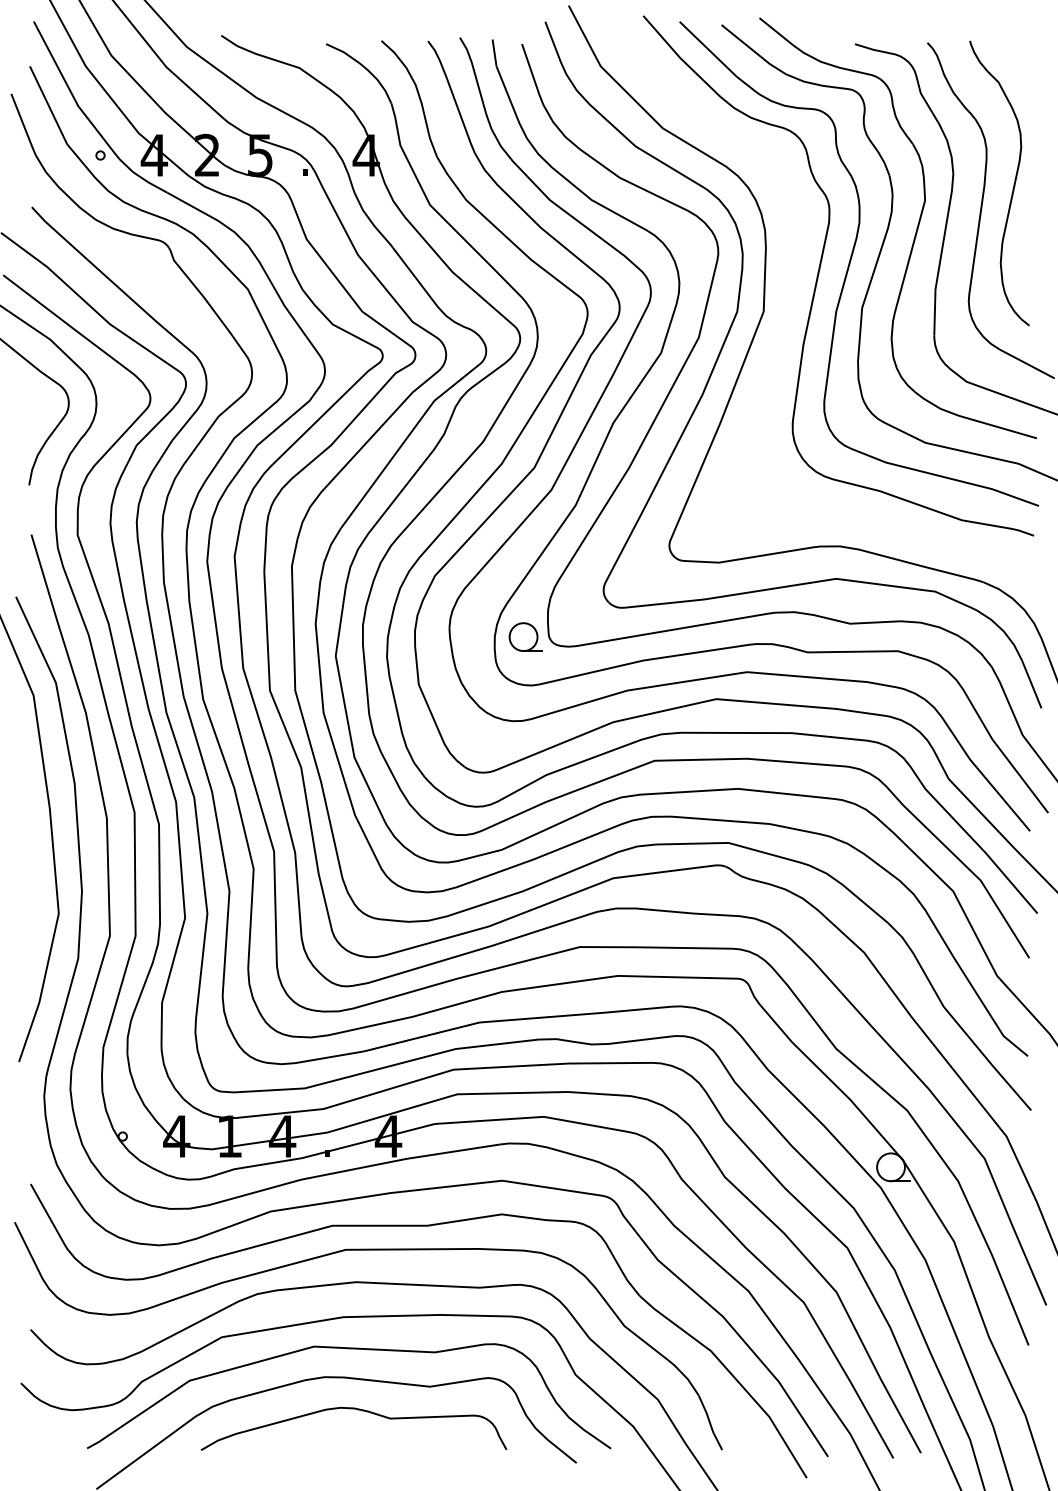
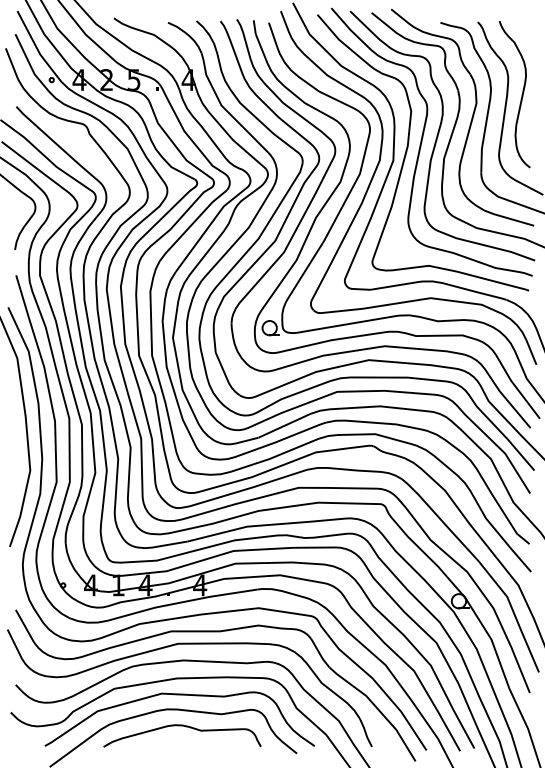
part: (793, 288) -> (408, 148), added

